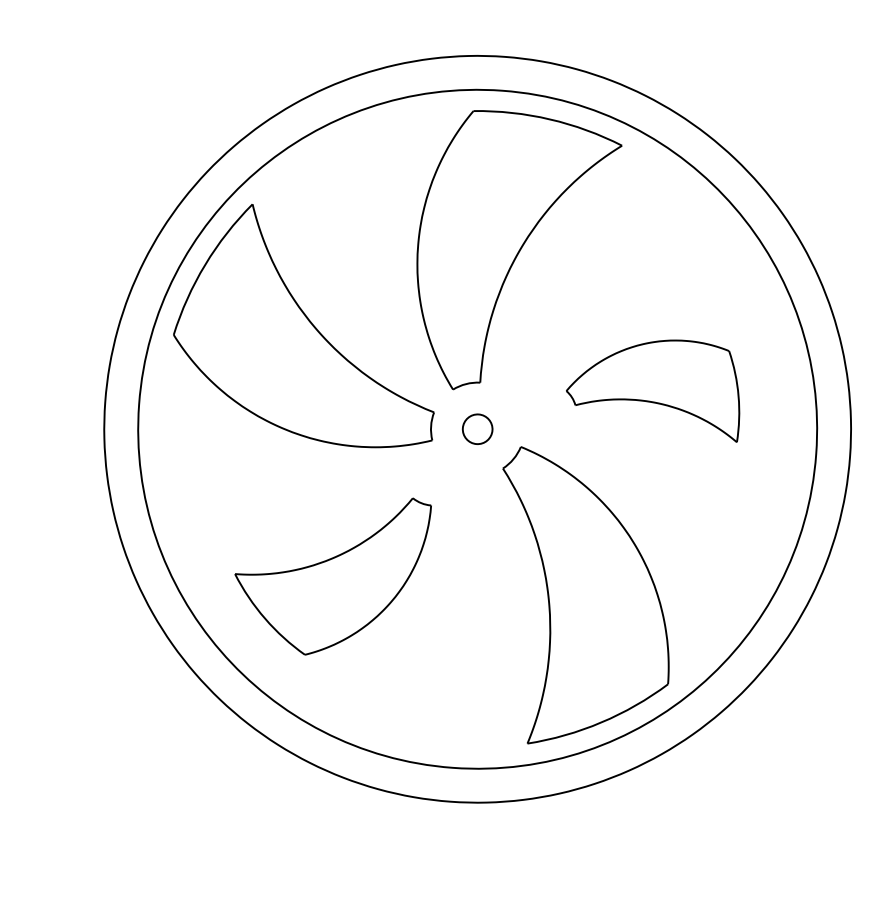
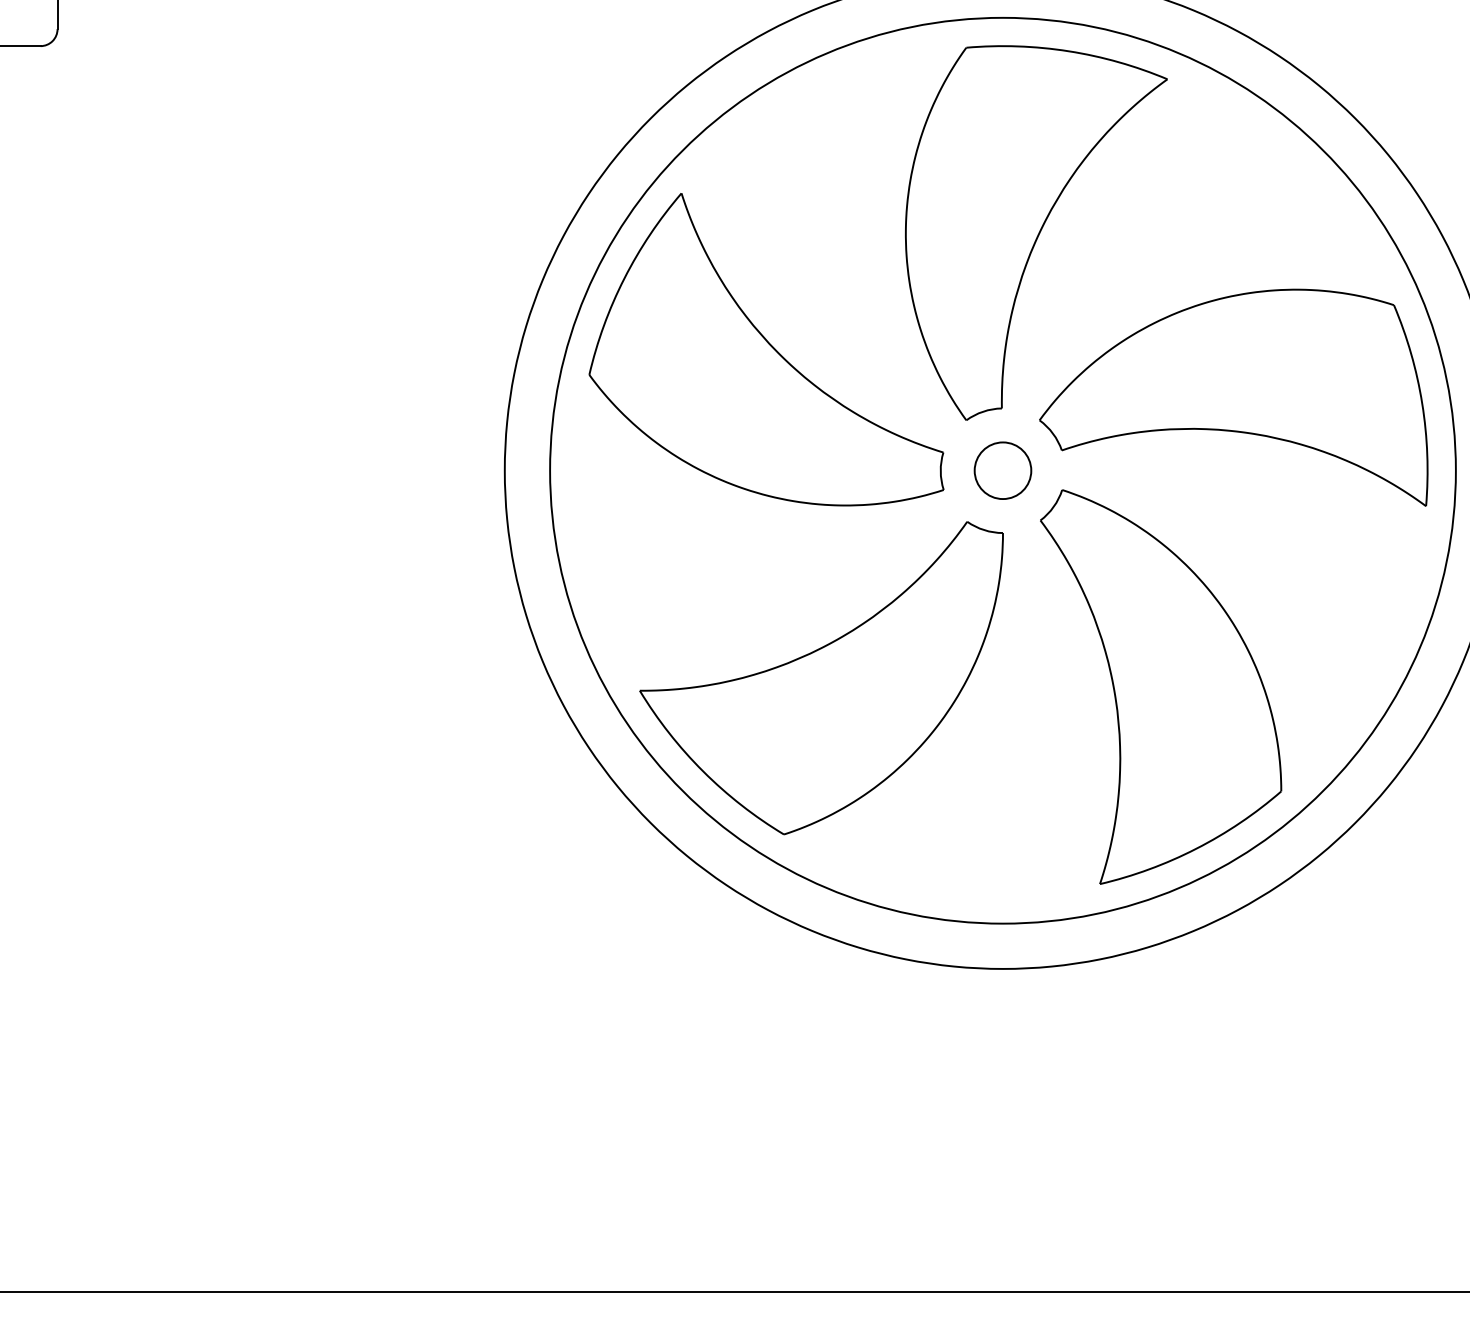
part: (653, 387) -> (1233, 397), size x1.67
circle: (477, 429) -> (1002, 470), size x1.43
part: (330, 574) -> (821, 678), size x1.43

